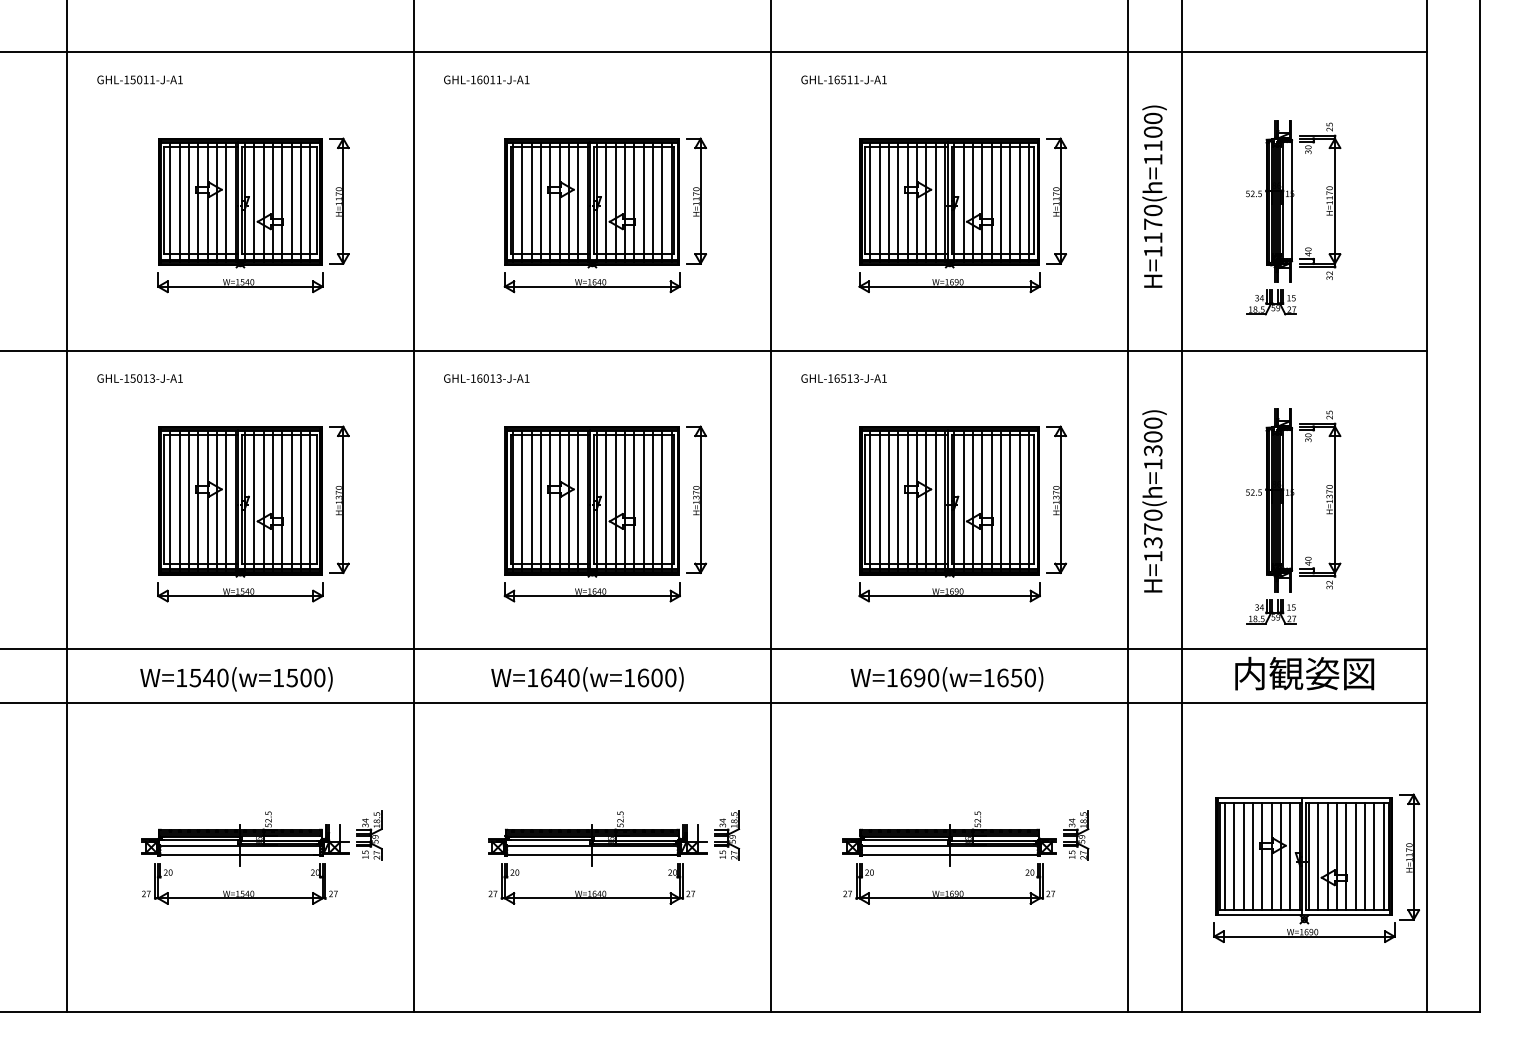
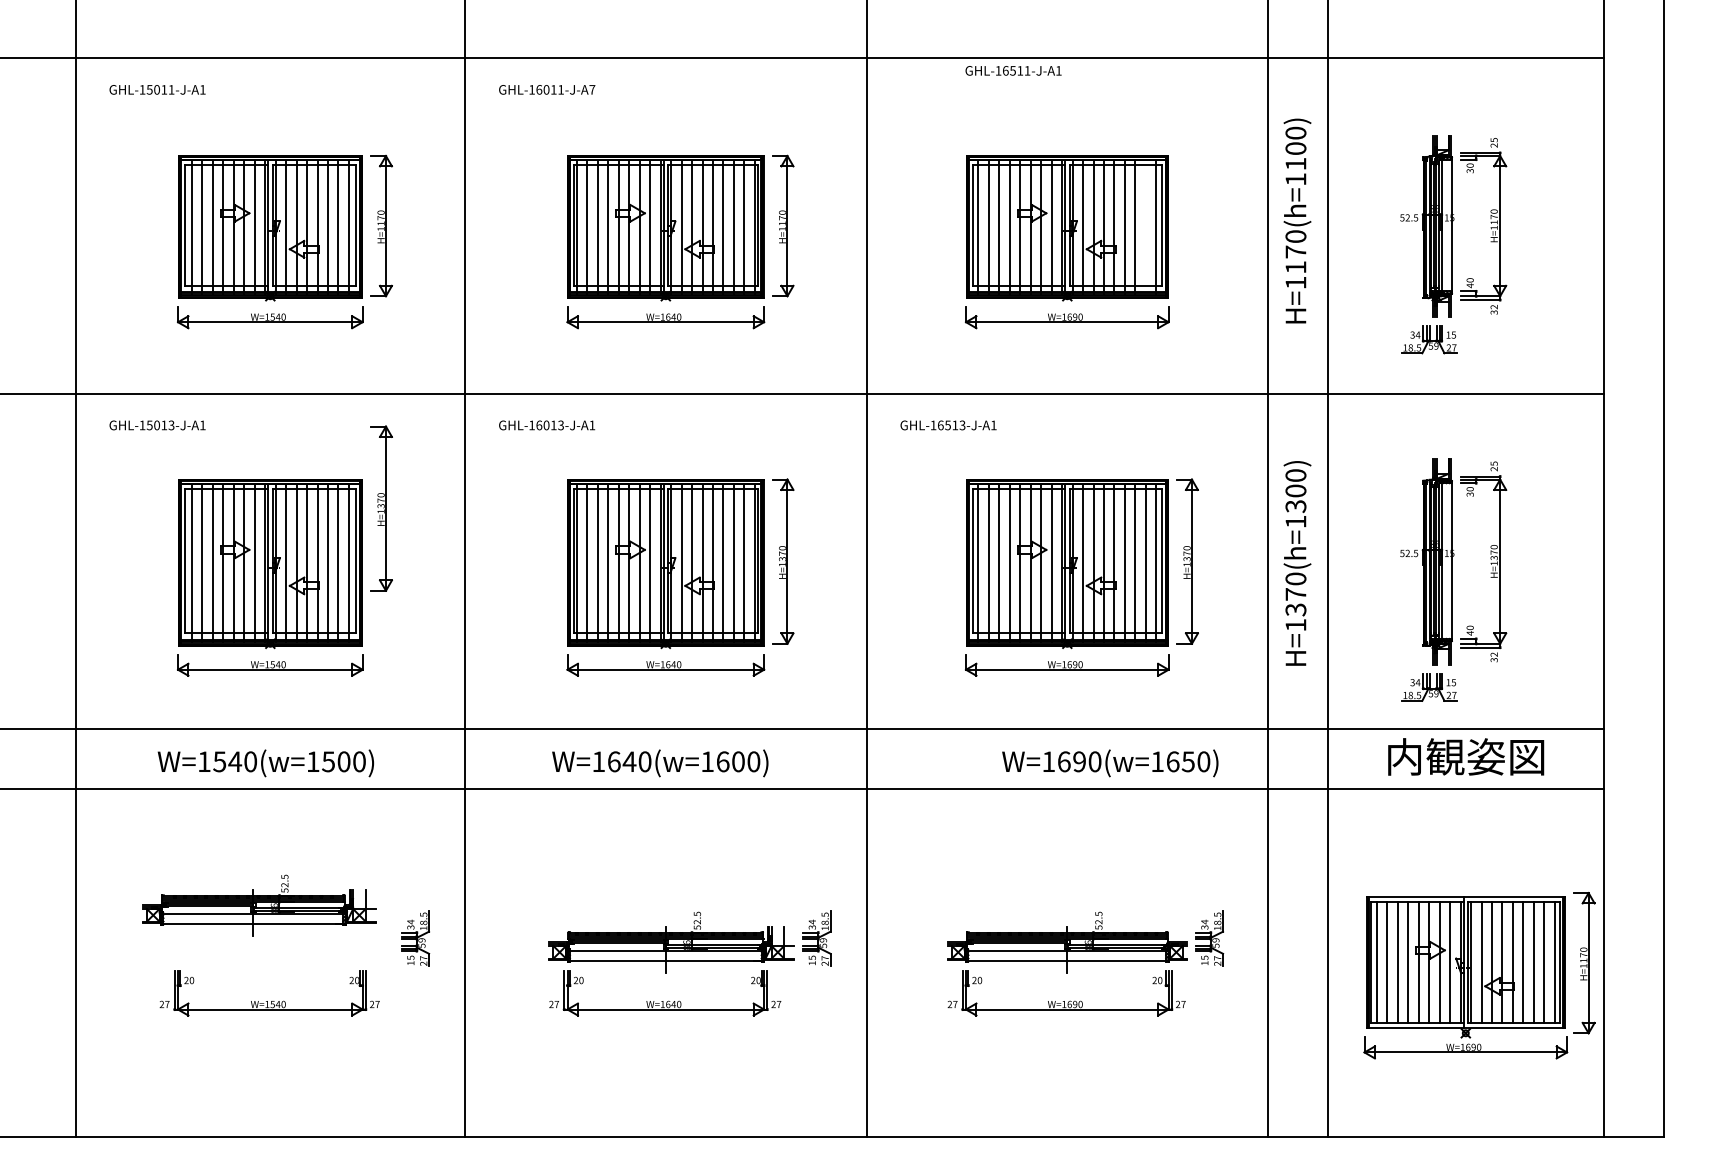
text: (527, 79) -> (592, 89), GHL-16011-J-A1 -> GHL-16011-J-A7
text: (843, 79) -> (1013, 70), moved
part: (1056, 200) -> (1187, 225), removed
line: (1019, 202) -> (1145, 227), removed
part: (339, 499) -> (381, 508), moved
text: (947, 679) -> (1110, 763), moved
part: (245, 838) -> (259, 905), moved

